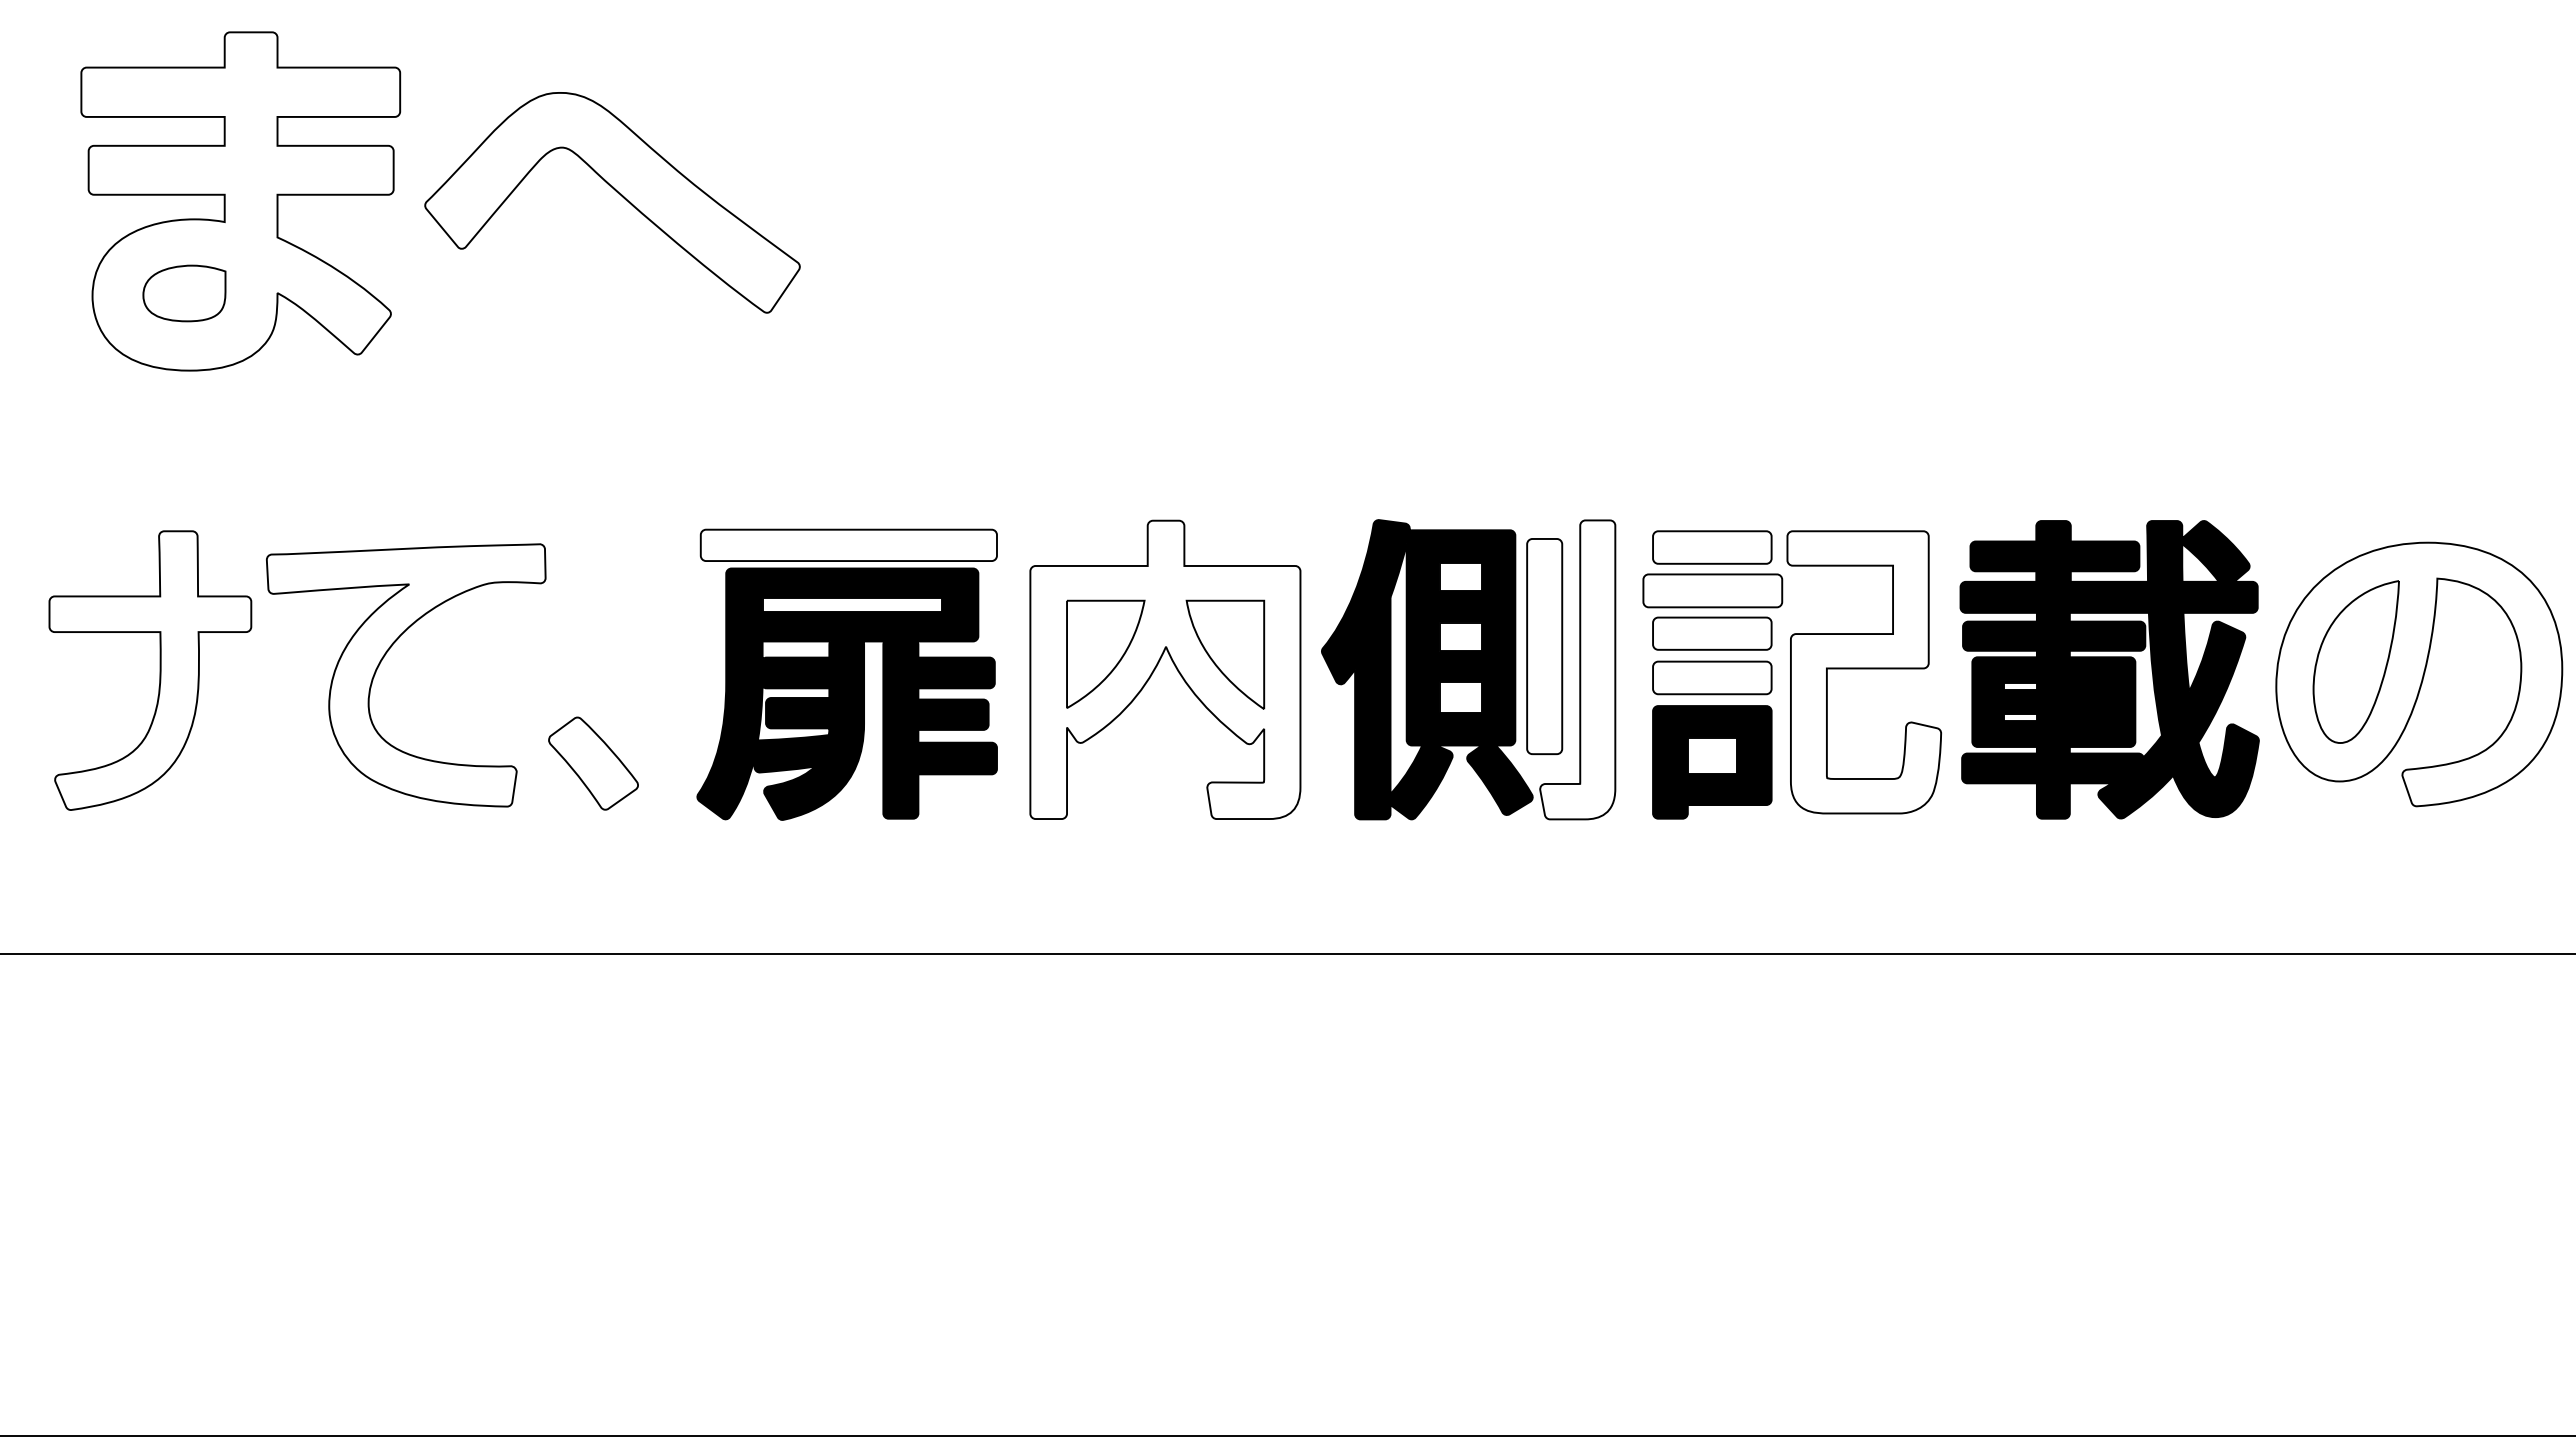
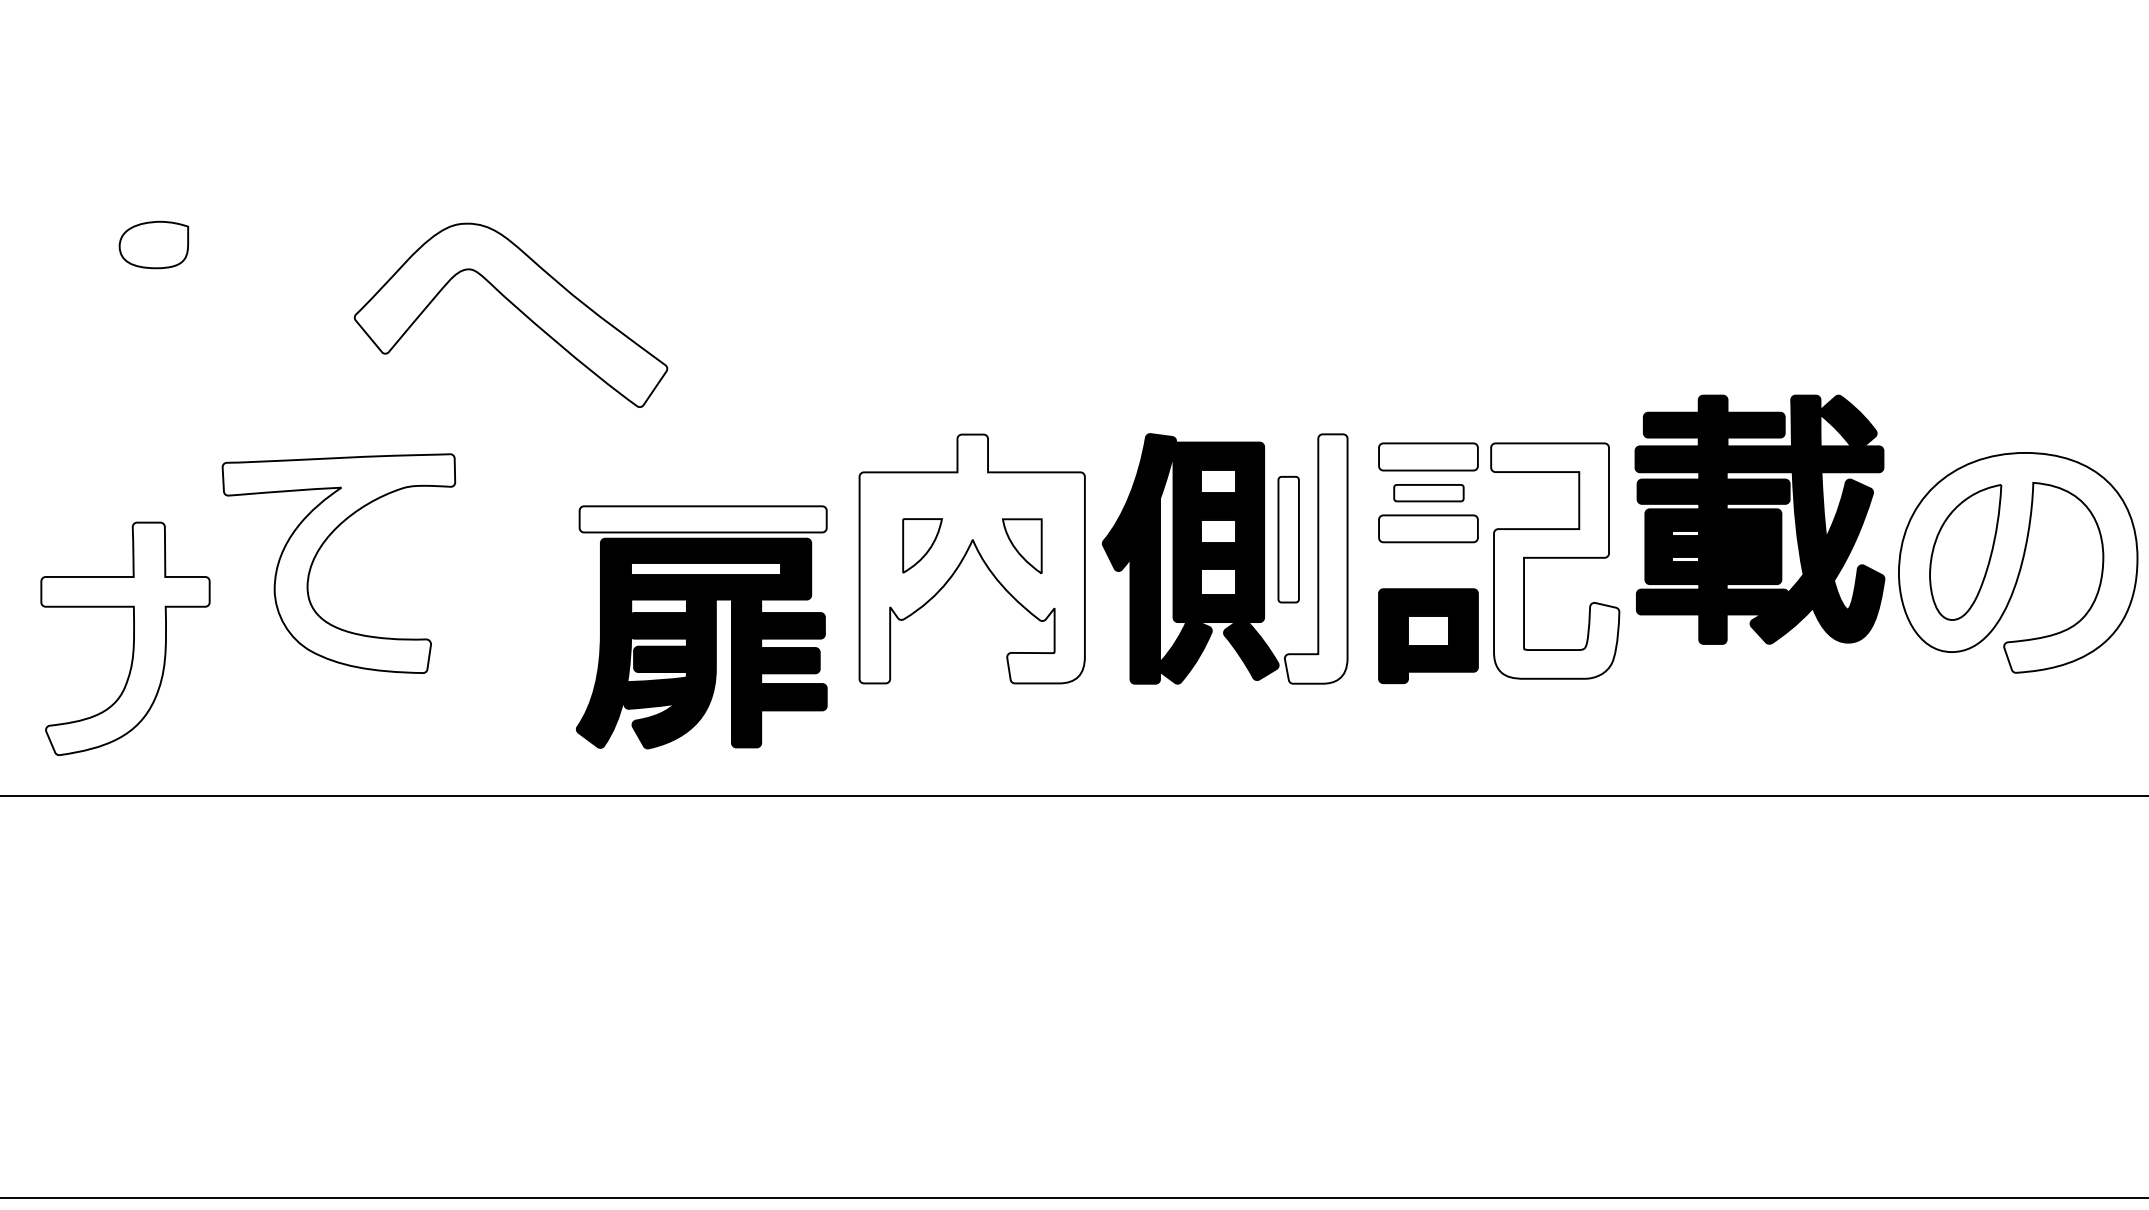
part: (619, 194) -> (516, 308), moved
part: (240, 201) -> (200, 168), removed
part: (1712, 590) -> (1428, 492), size x0.6
part: (1544, 646) -> (1288, 539), size x0.7
part: (1105, 653) -> (922, 545), size x0.6
part: (1225, 654) -> (1022, 546), size x0.6
part: (2109, 669) -> (1759, 519), moved
part: (159, 670) -> (133, 638), moved
part: (846, 674) -> (701, 627), moved
part: (1712, 677) -> (1428, 565), removed
part: (593, 763) -> (495, 637), removed

